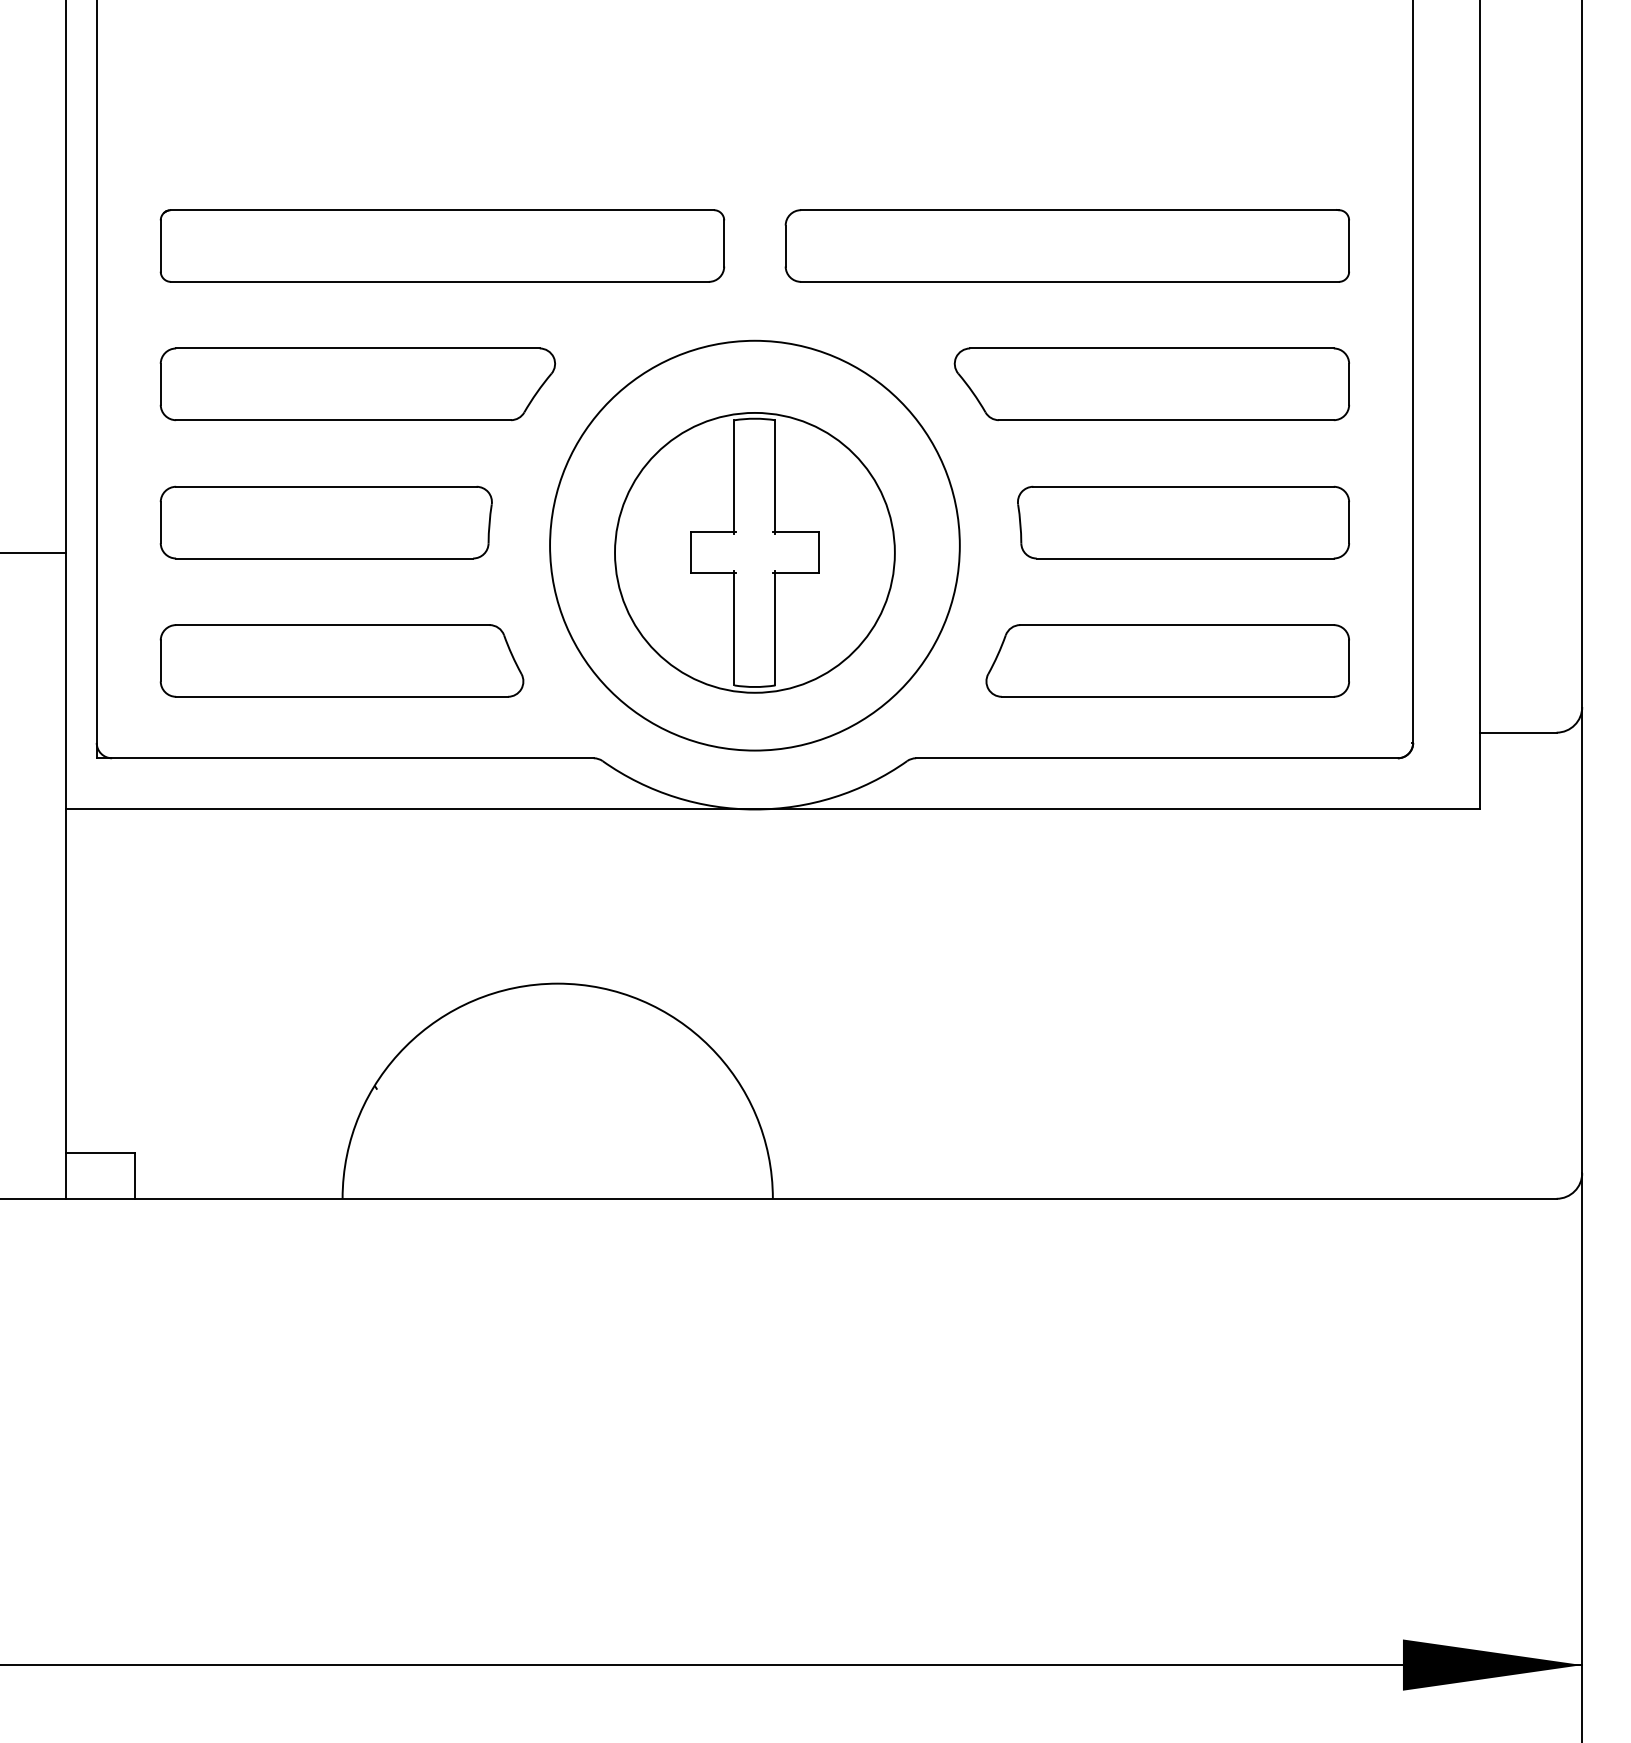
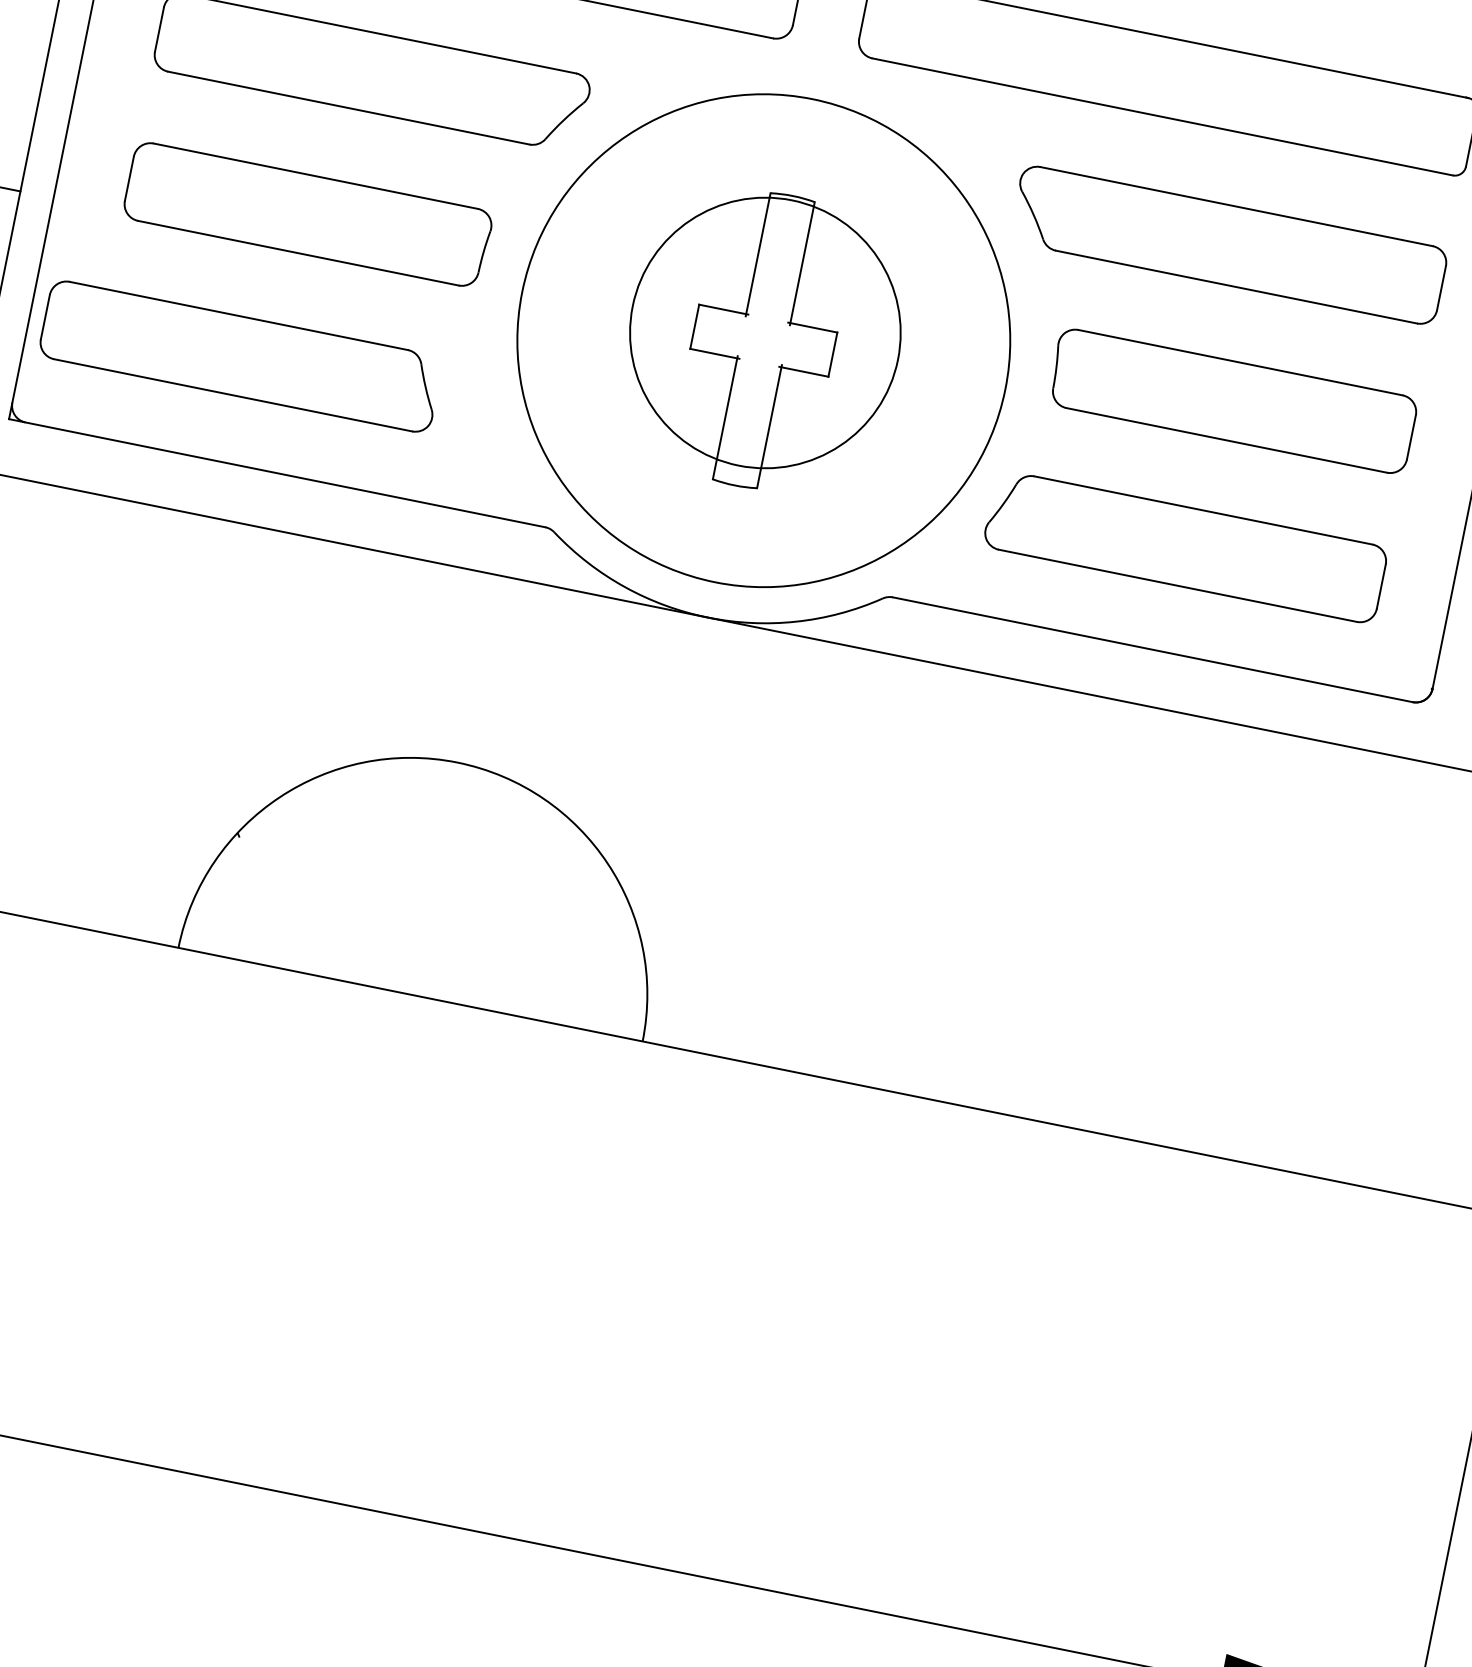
circle: (754, 545) -> (764, 332), size x0.6
circle: (754, 552) -> (763, 340), size x1.6
part: (341, 660) -> (240, 356), moved

